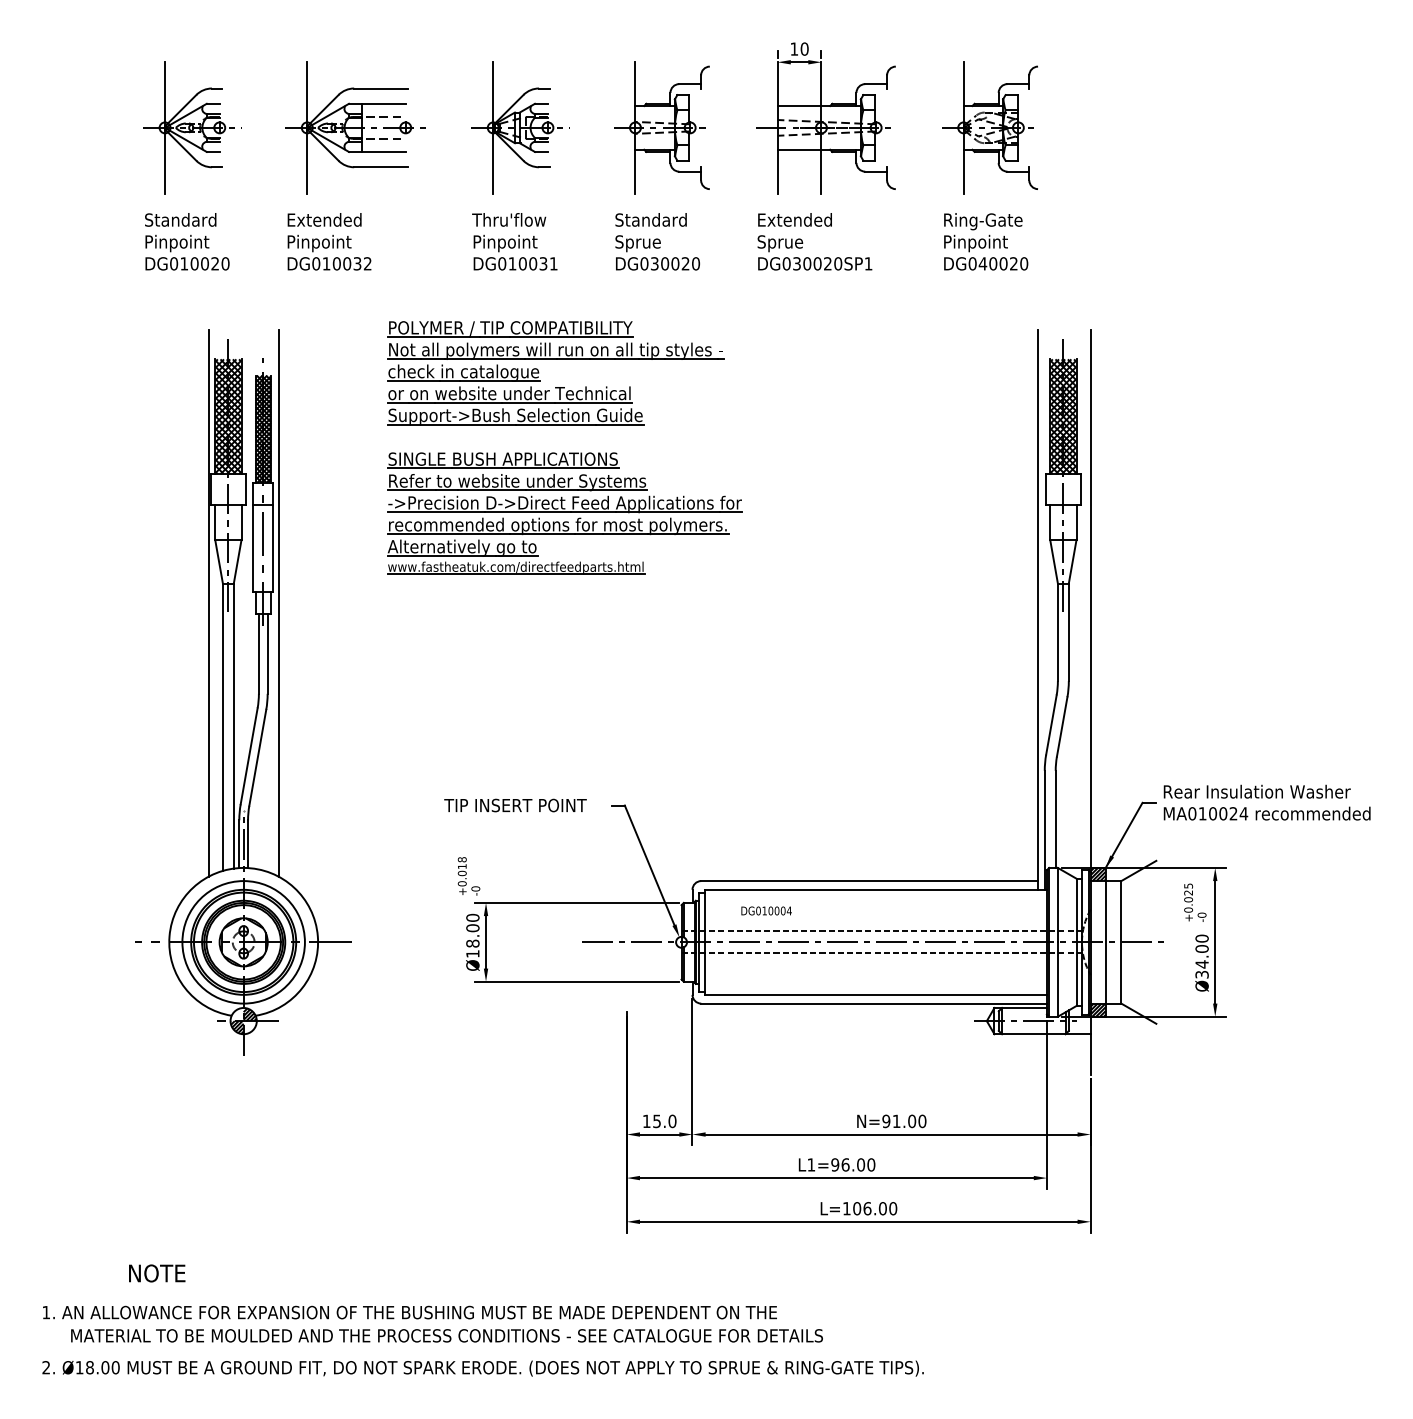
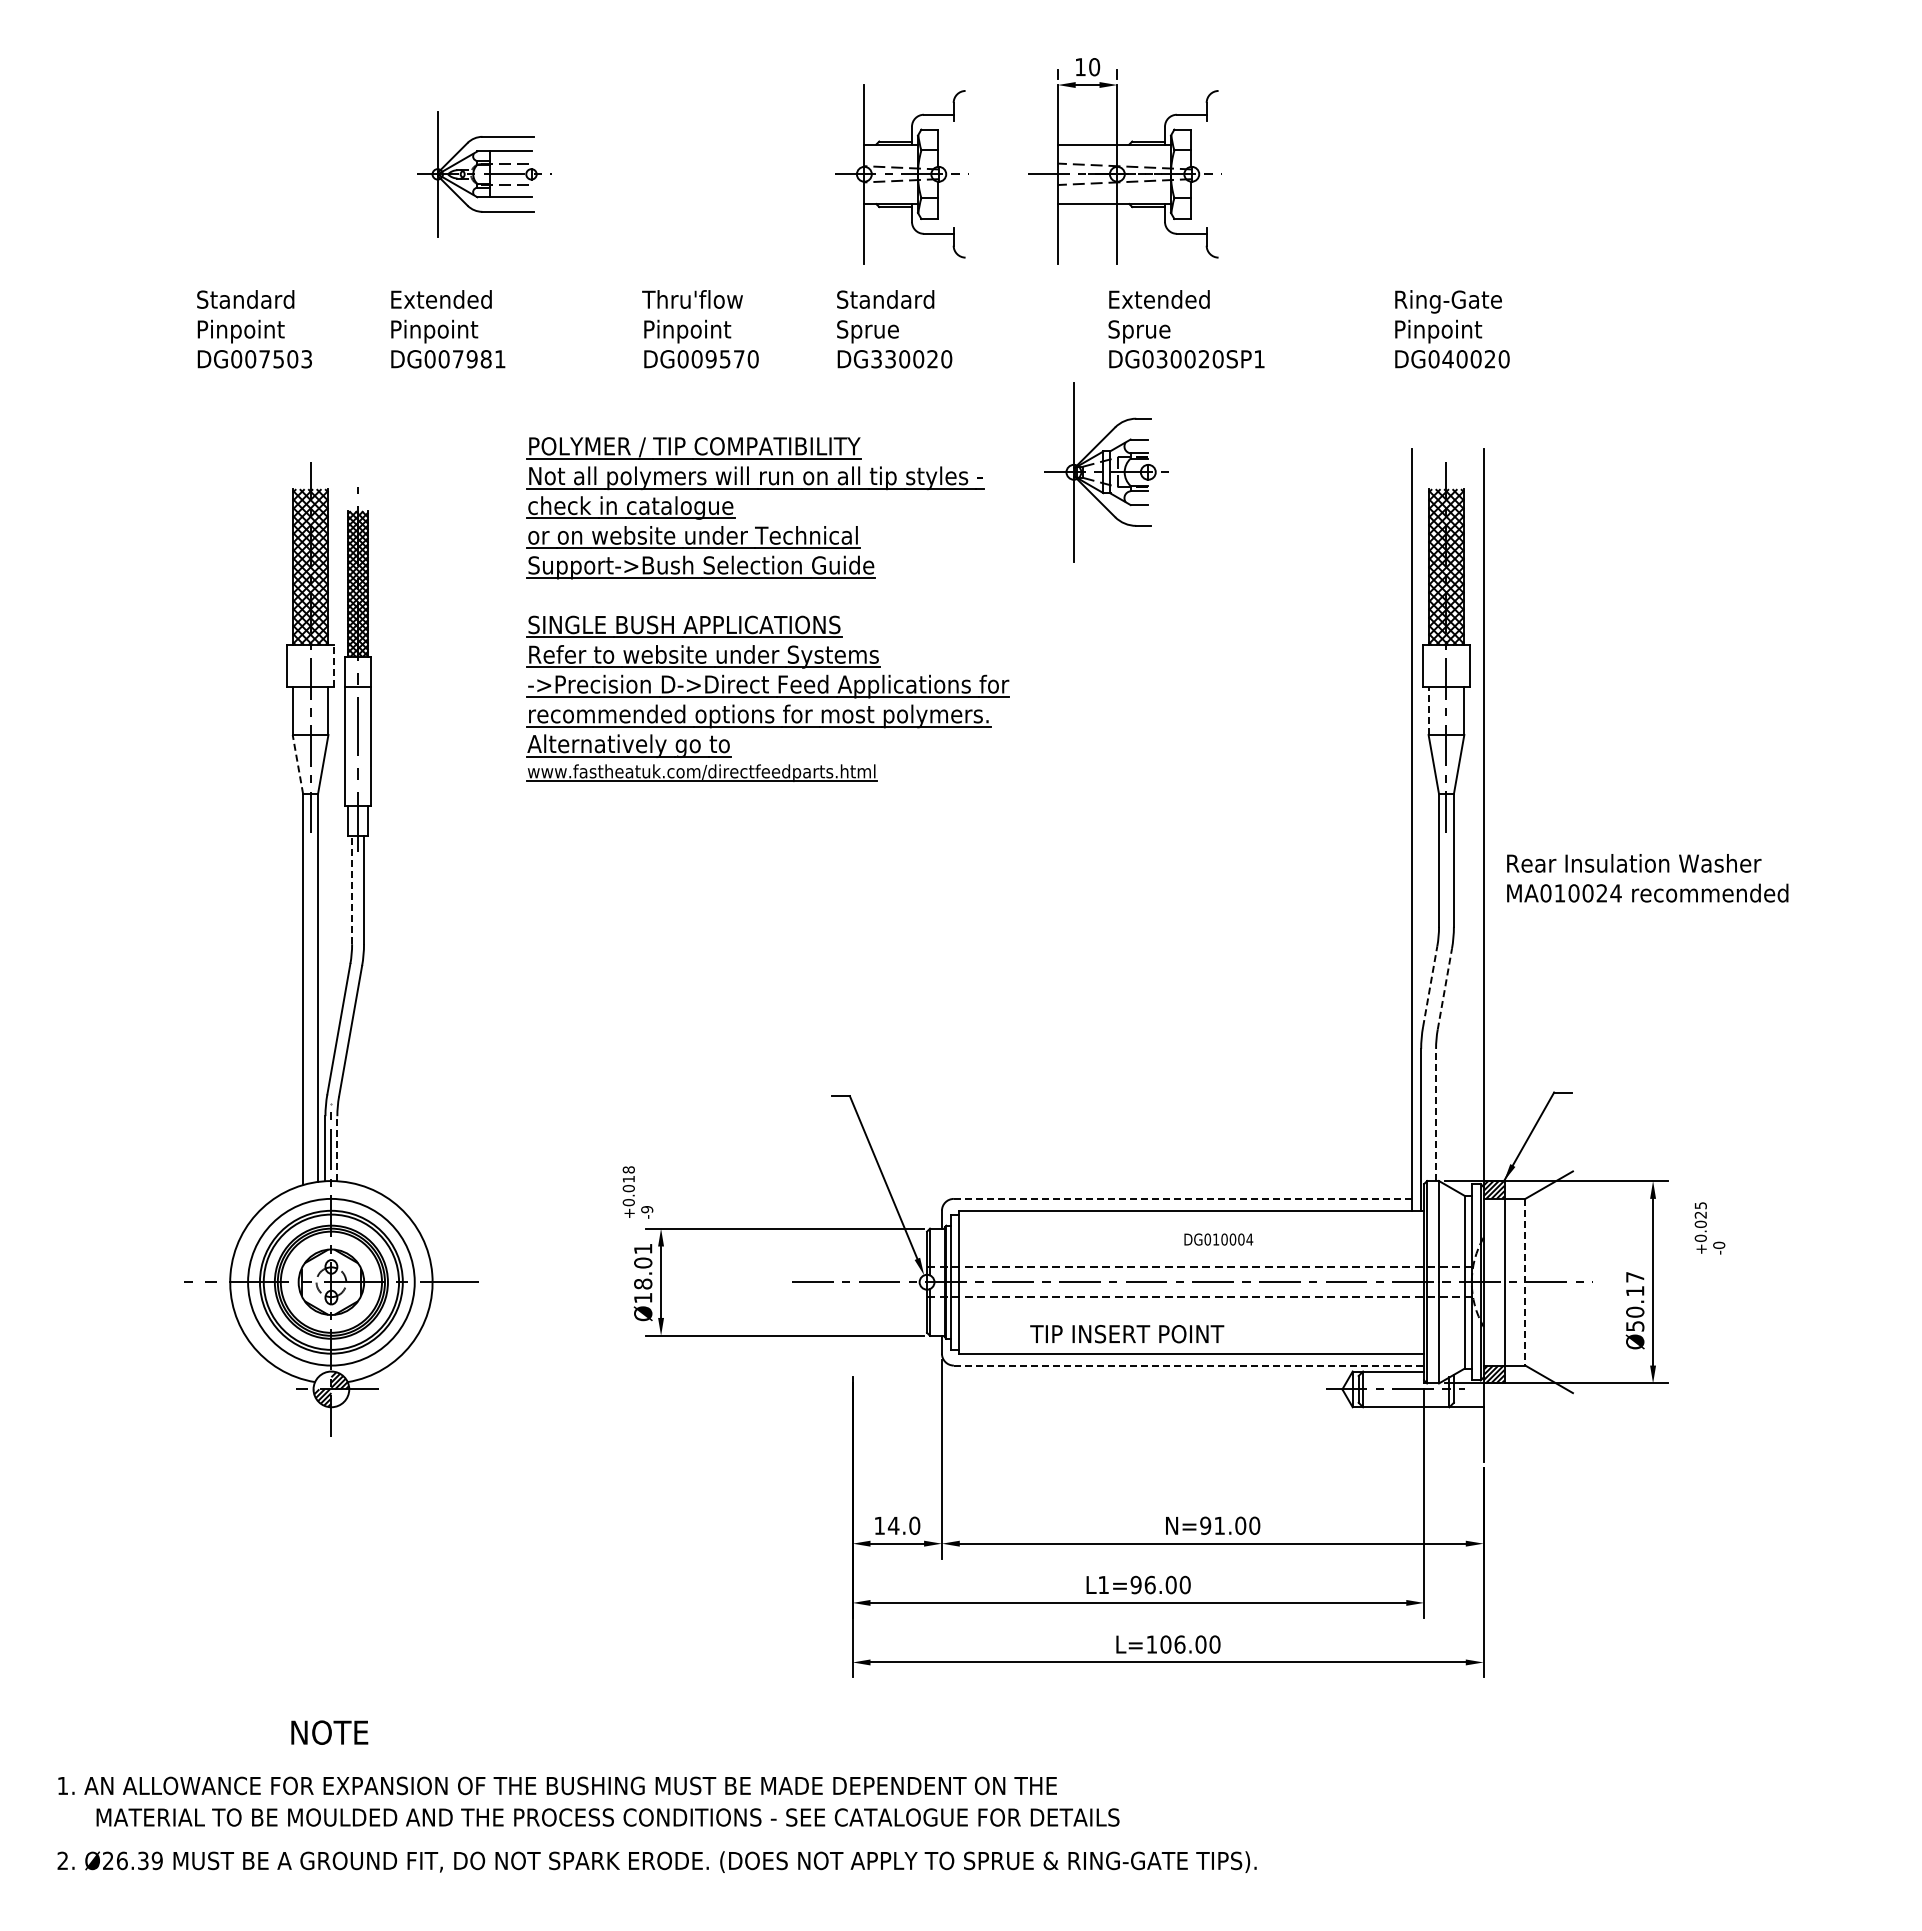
part: (192, 128) -> (261, 174), removed
part: (355, 128) -> (483, 174), size x0.7
part: (517, 128) -> (1106, 472), moved
part: (990, 128) -> (1347, 174), removed
text: (814, 241) -> (1186, 329), moved
text: (986, 241) -> (1452, 329), moved
text: (204, 264) -> (278, 359), DG010020 -> DG007503
text: (346, 264) -> (471, 359), DG010032 -> DG007981
text: (532, 264) -> (724, 359), DG010031 -> DG009570
text: (644, 264) -> (876, 359), DG030020 -> DG330020
line: (245, 489) -> (334, 666), solid -> dashed
line: (1050, 522) -> (1428, 710), solid -> dashed
line: (218, 561) -> (297, 764), solid -> dashed
line: (208, 602) -> (283, 820), removed
line: (279, 602) -> (379, 820), removed
line: (259, 653) -> (352, 889), solid -> dashed
line: (1051, 724) -> (1430, 986), solid -> dashed
line: (1061, 726) -> (1444, 988), solid -> dashed
text: (1267, 802) -> (1647, 878), moved
text: (515, 805) -> (1127, 1334), moved
line: (1056, 819) -> (1436, 1114), solid -> dashed
line: (248, 844) -> (337, 1148), solid -> dashed
line: (870, 880) -> (1183, 1198), solid -> dashed
text: (476, 888) -> (647, 1209), -0 -> -9
text: (1194, 902) -> (1709, 1228), moved
text: (766, 910) -> (1218, 1239), moved
text: (473, 917) -> (643, 1248), Ø18.00 -> Ø18.01
line: (1121, 942) -> (1525, 1282), solid -> dashed
text: (1202, 956) -> (1635, 1301), Ø34.00 -> Ø50.17
line: (874, 1003) -> (1189, 1365), solid -> dashed
text: (656, 1121) -> (893, 1525), 15.0 -> 14.0
text: (157, 1273) -> (329, 1732), moved
text: (97, 1367) -> (132, 1860), Ø18.00 -> Ø26.39

